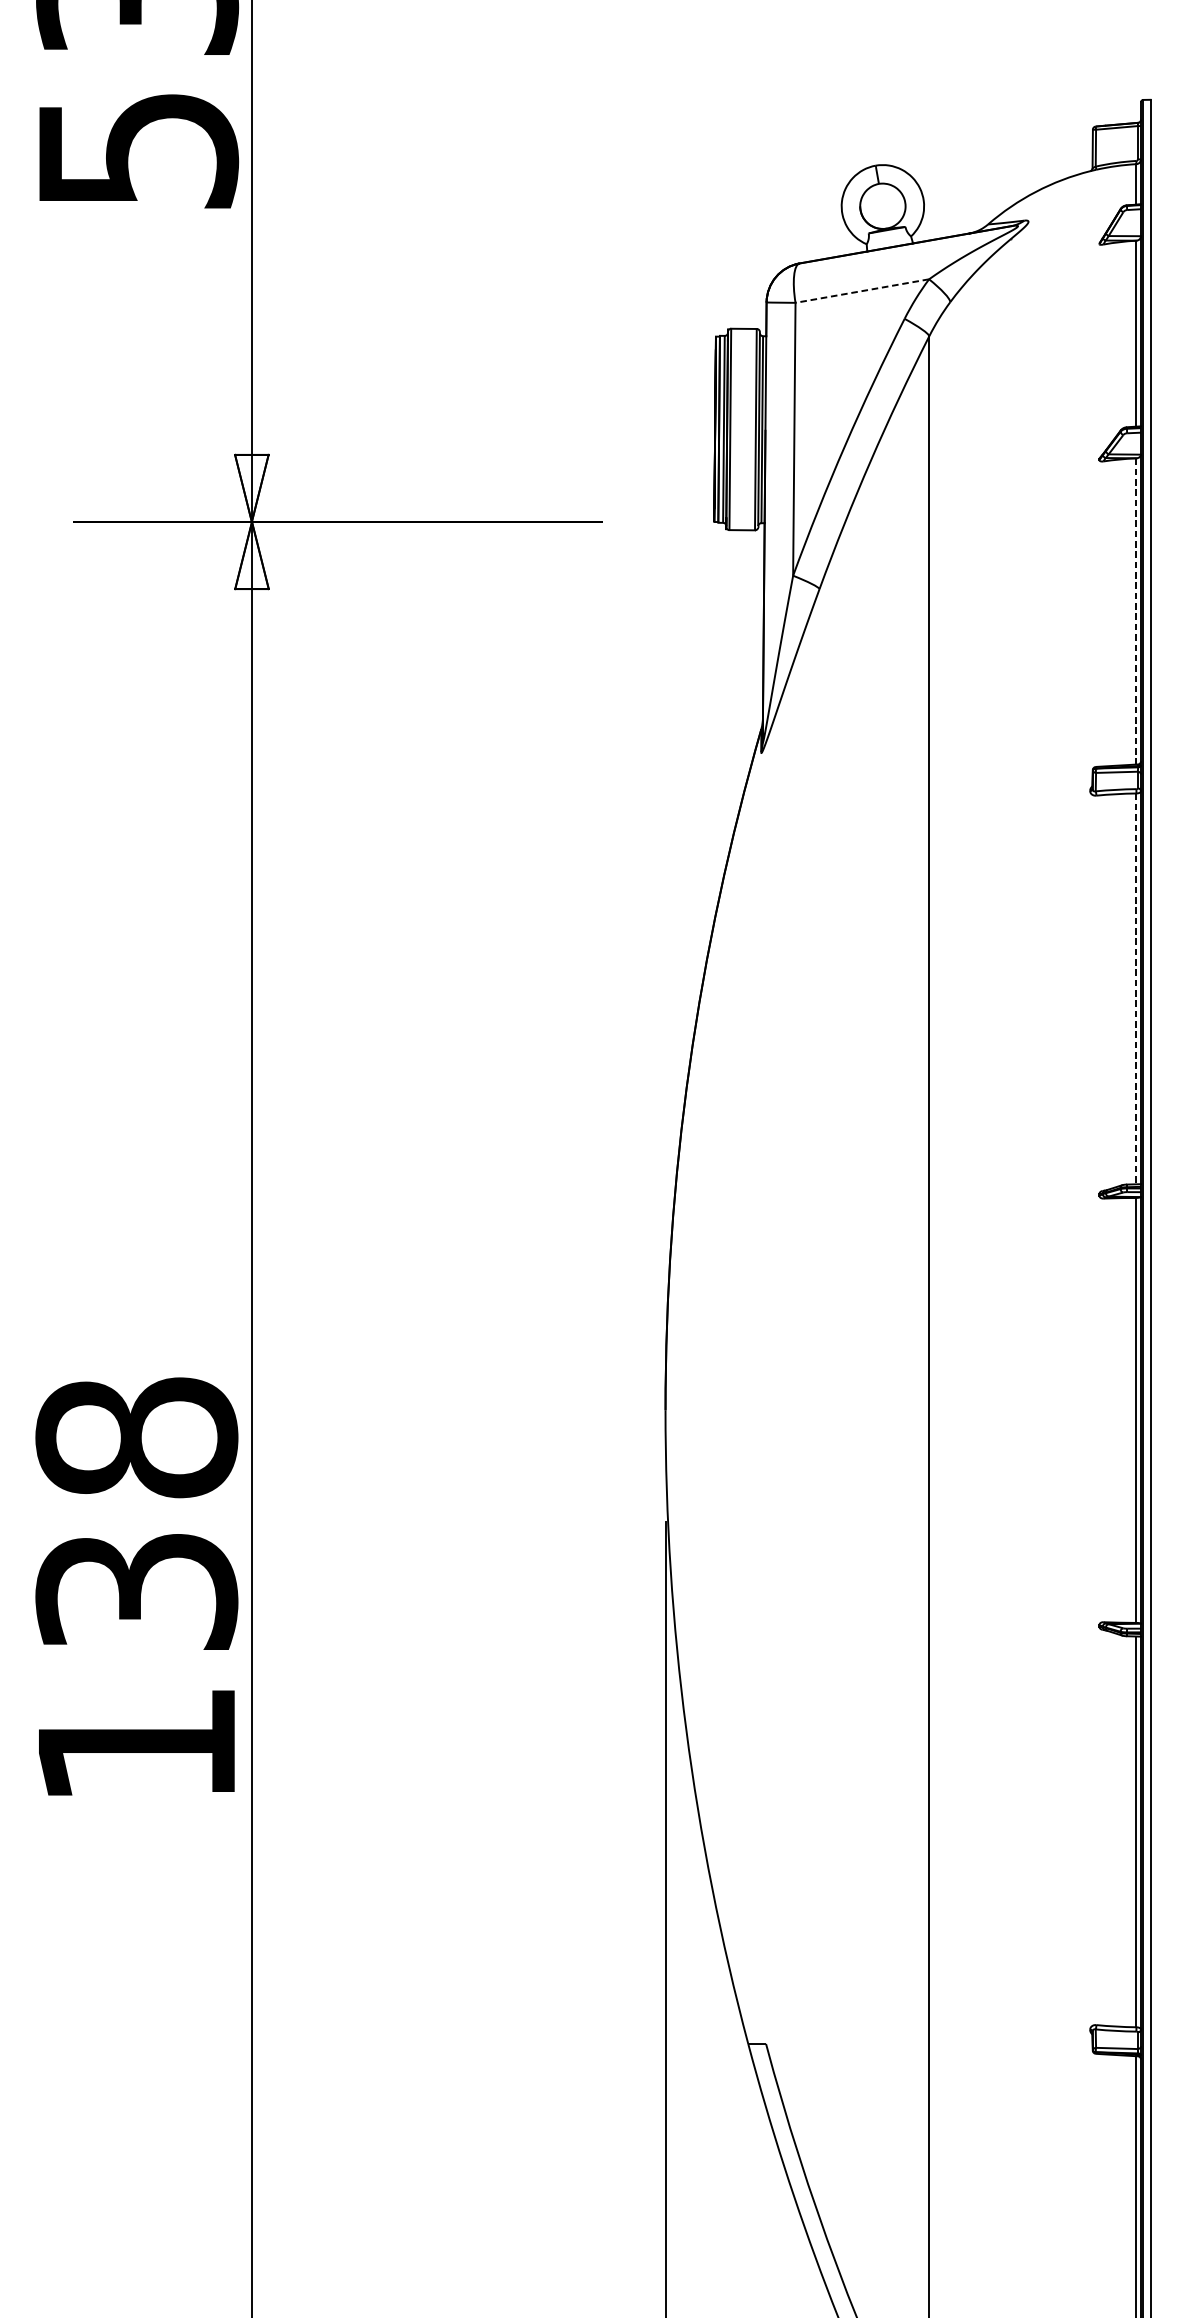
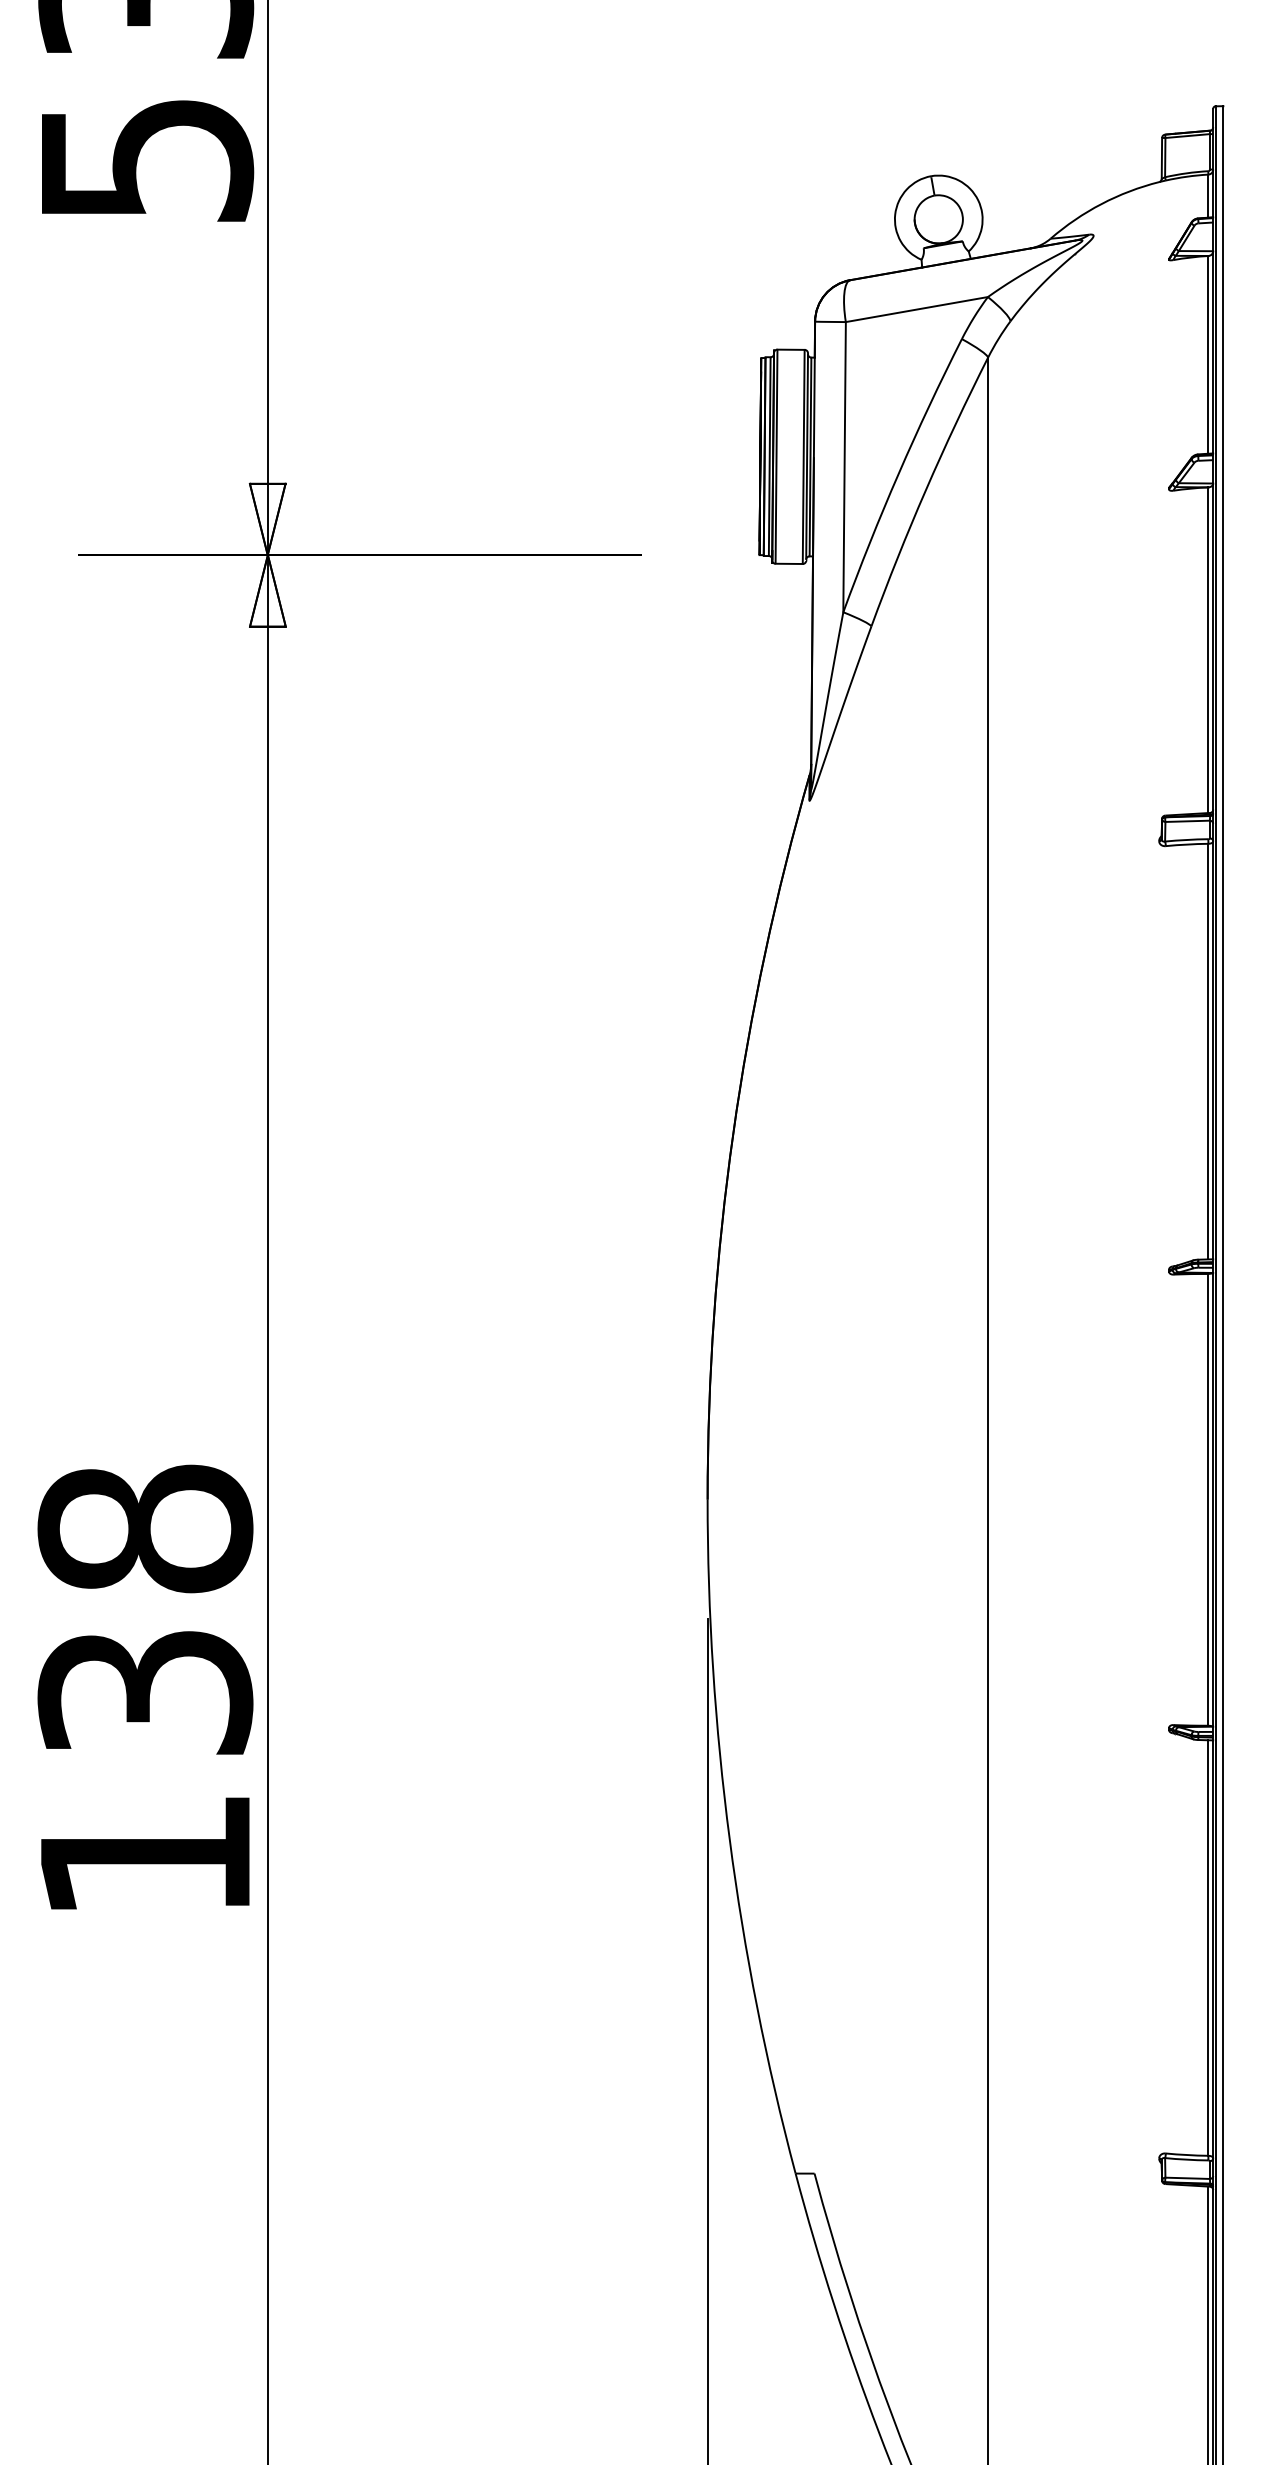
line: (861, 291) -> (916, 309), dashed -> solid
line: (1136, 611) -> (1208, 650), dashed -> solid
line: (1136, 988) -> (1208, 1051), dashed -> solid

